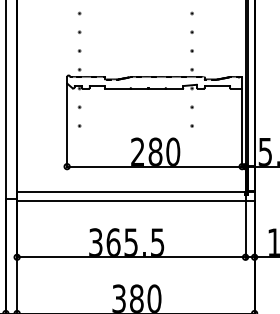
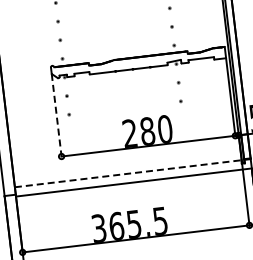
line: (67, 125) -> (57, 115), solid -> dashed
line: (131, 191) -> (128, 173), solid -> dashed

